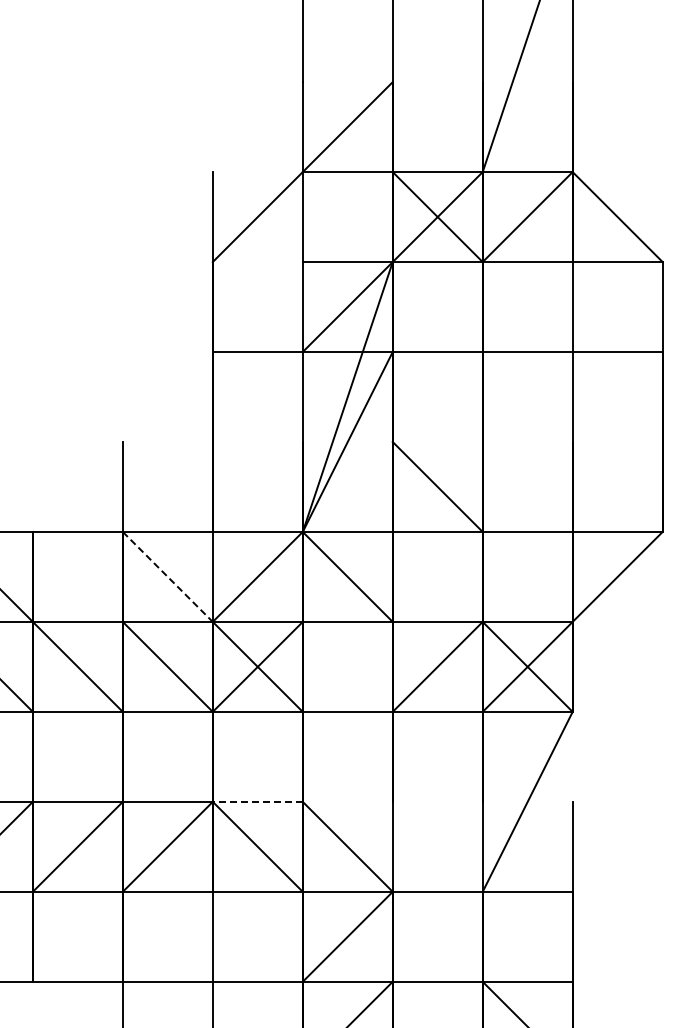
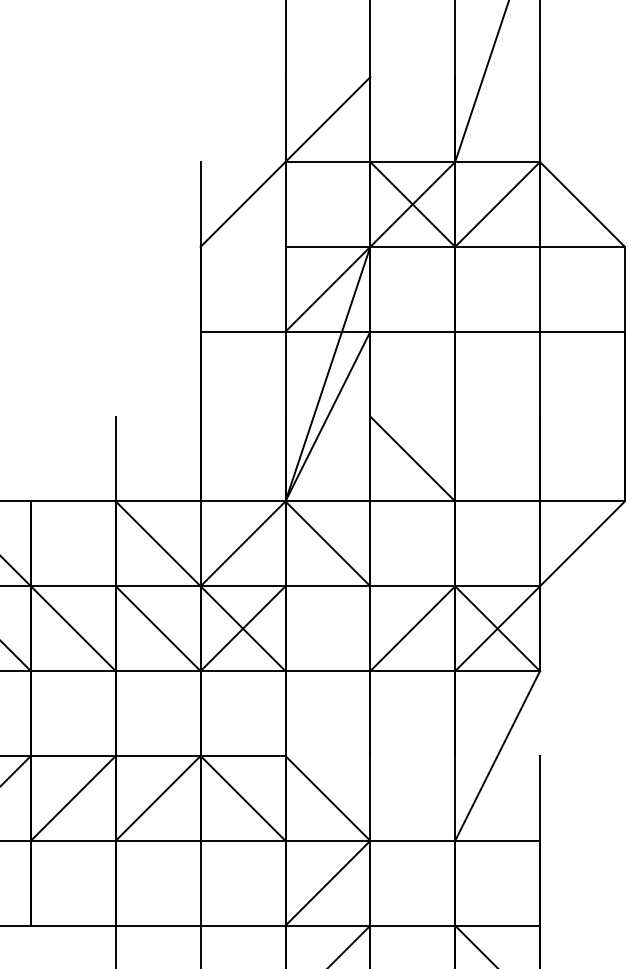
line: (167, 576) -> (157, 543), dashed -> solid
line: (257, 801) -> (242, 755), dashed -> solid

